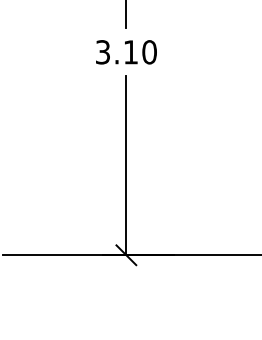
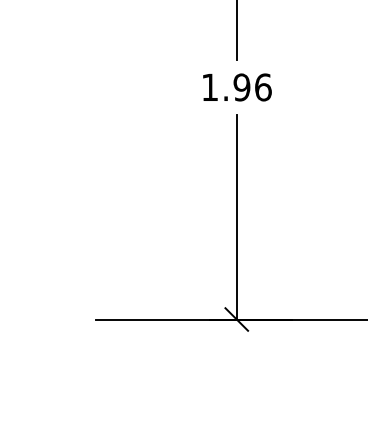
text: (126, 52) -> (236, 87), 3.10 -> 1.96

